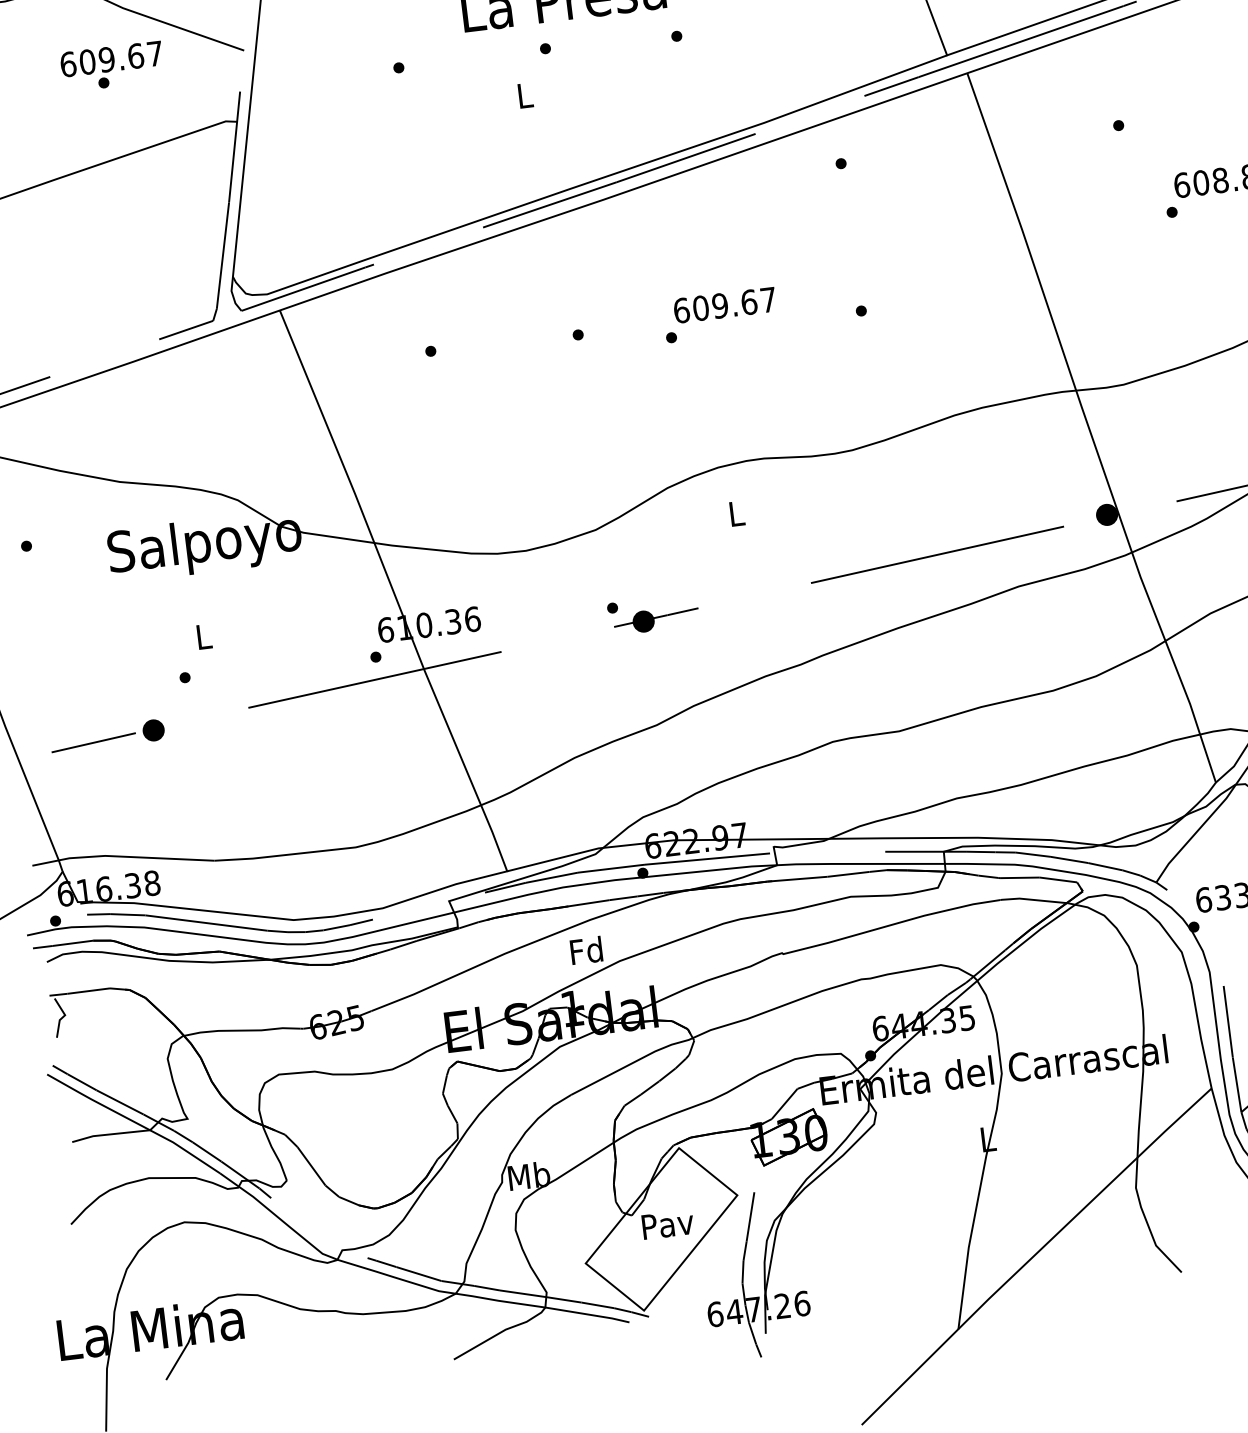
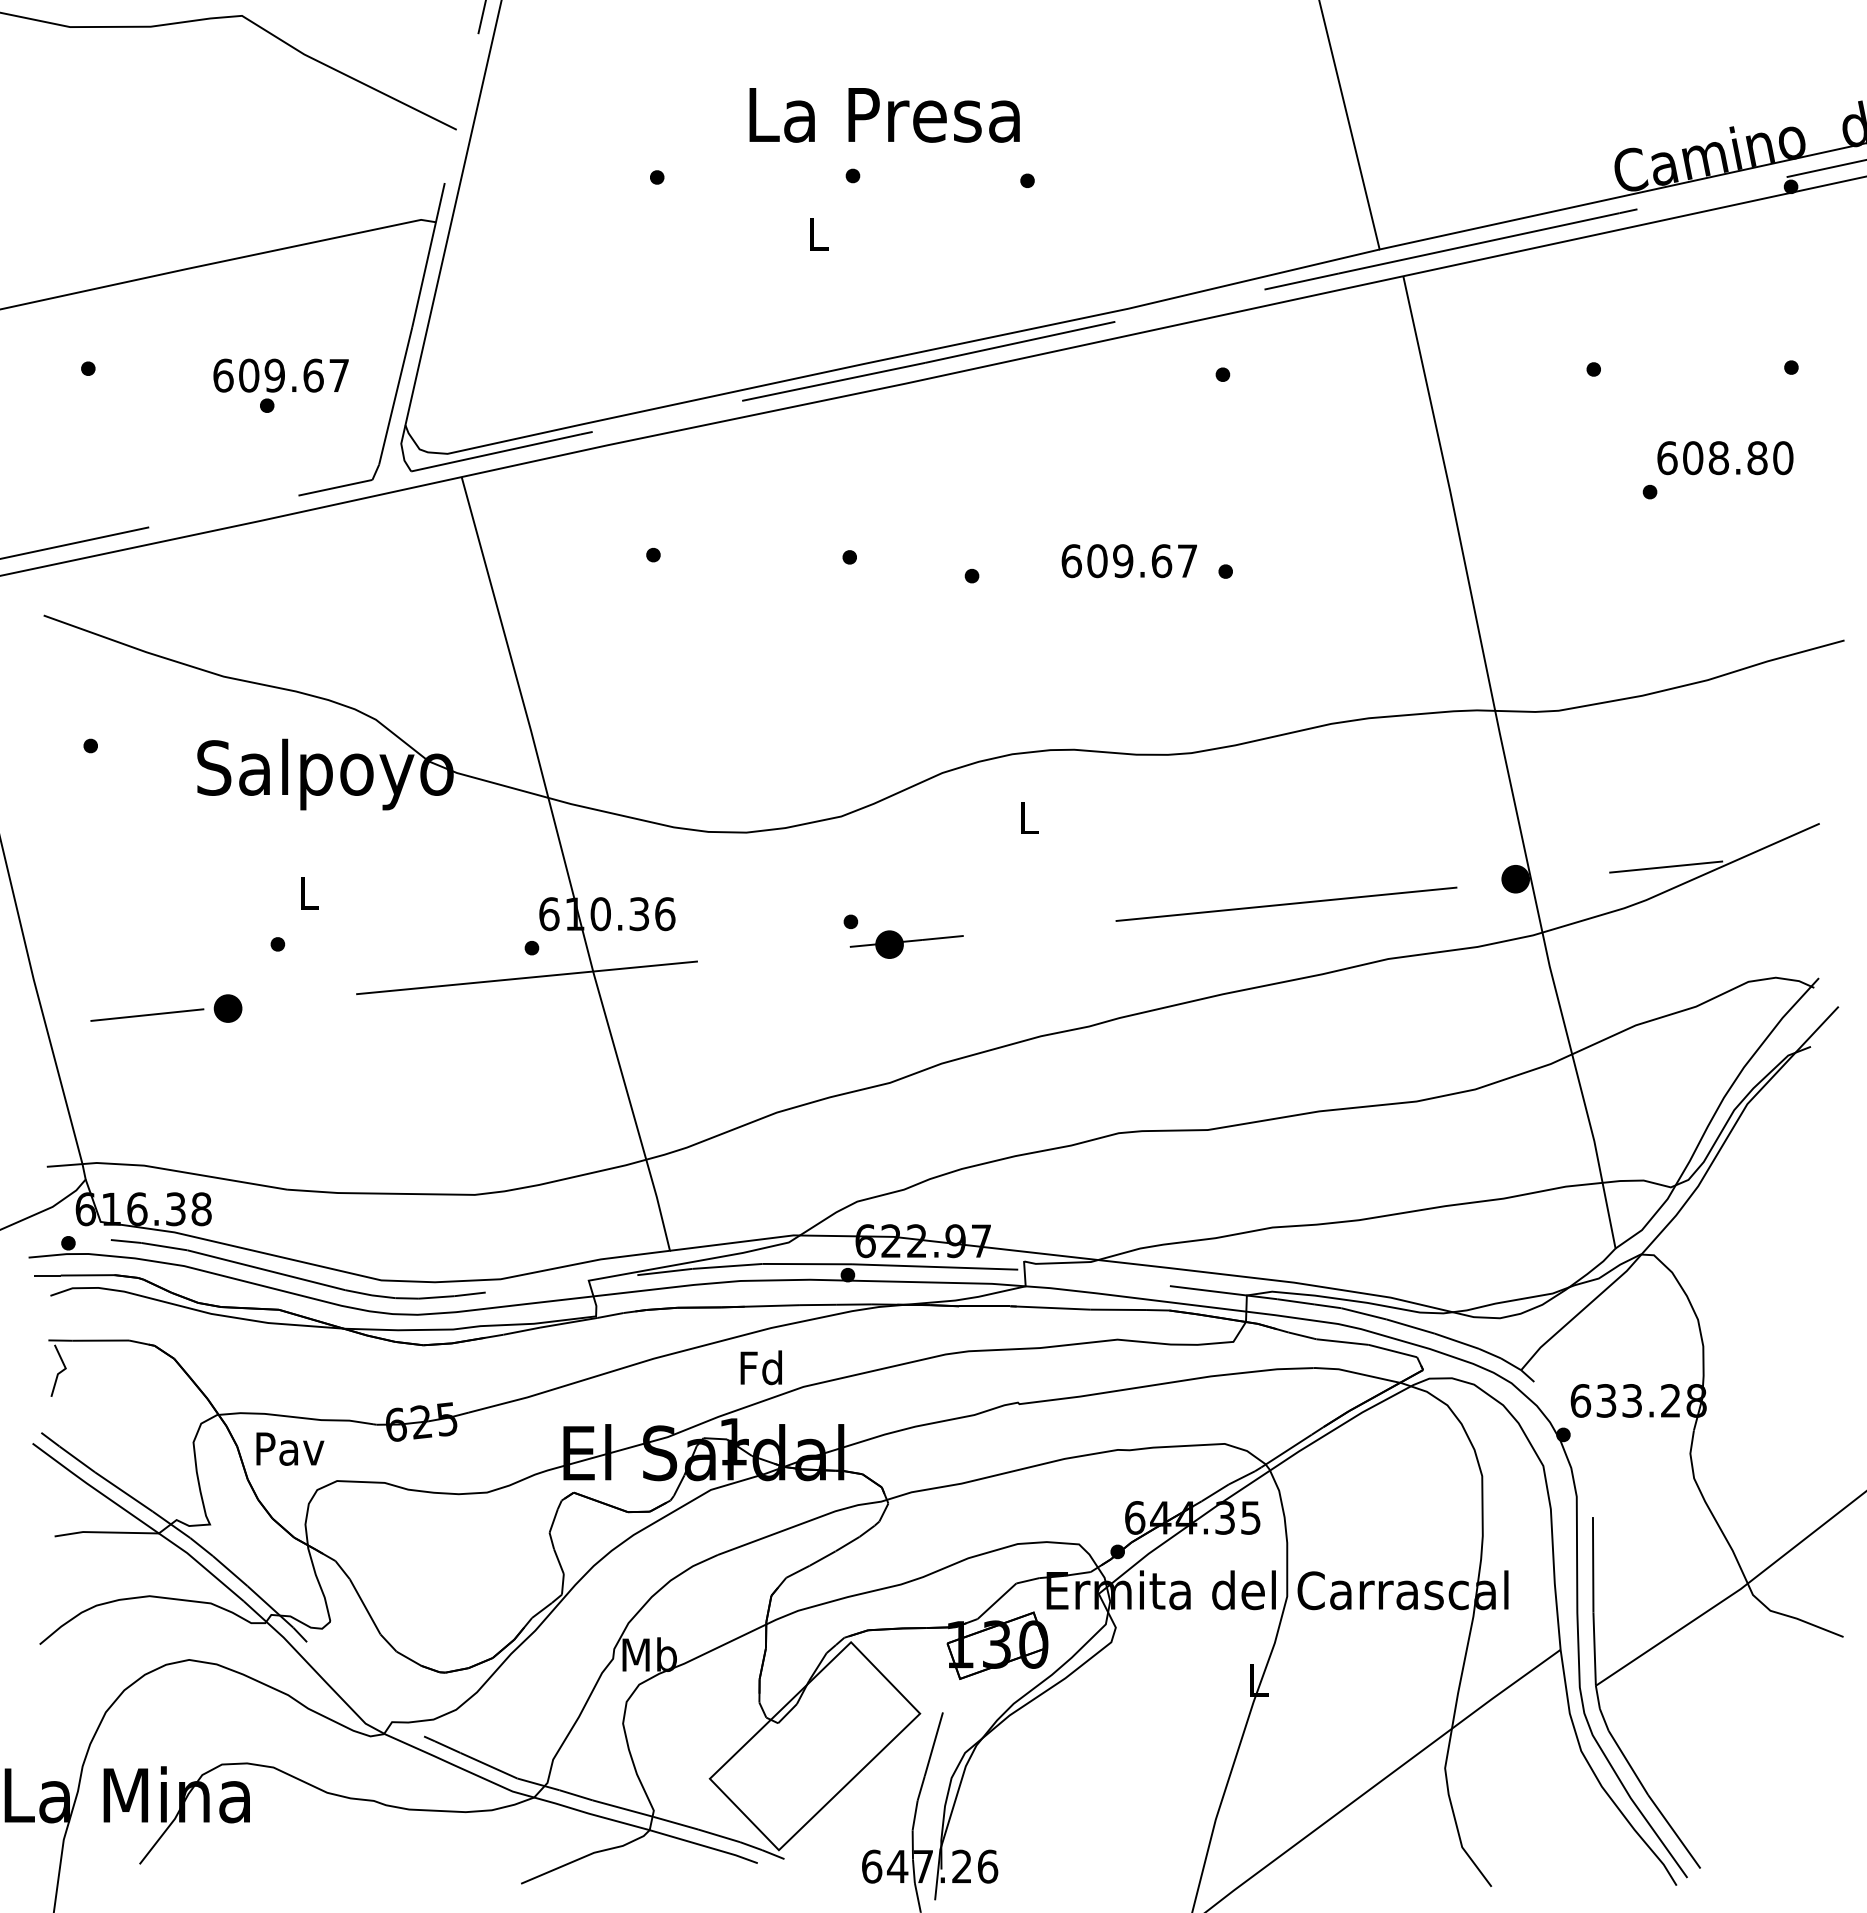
text: (112, 66) -> (280, 385), moved
text: (724, 305) -> (1128, 561), moved
text: (668, 1224) -> (290, 1448), moved

